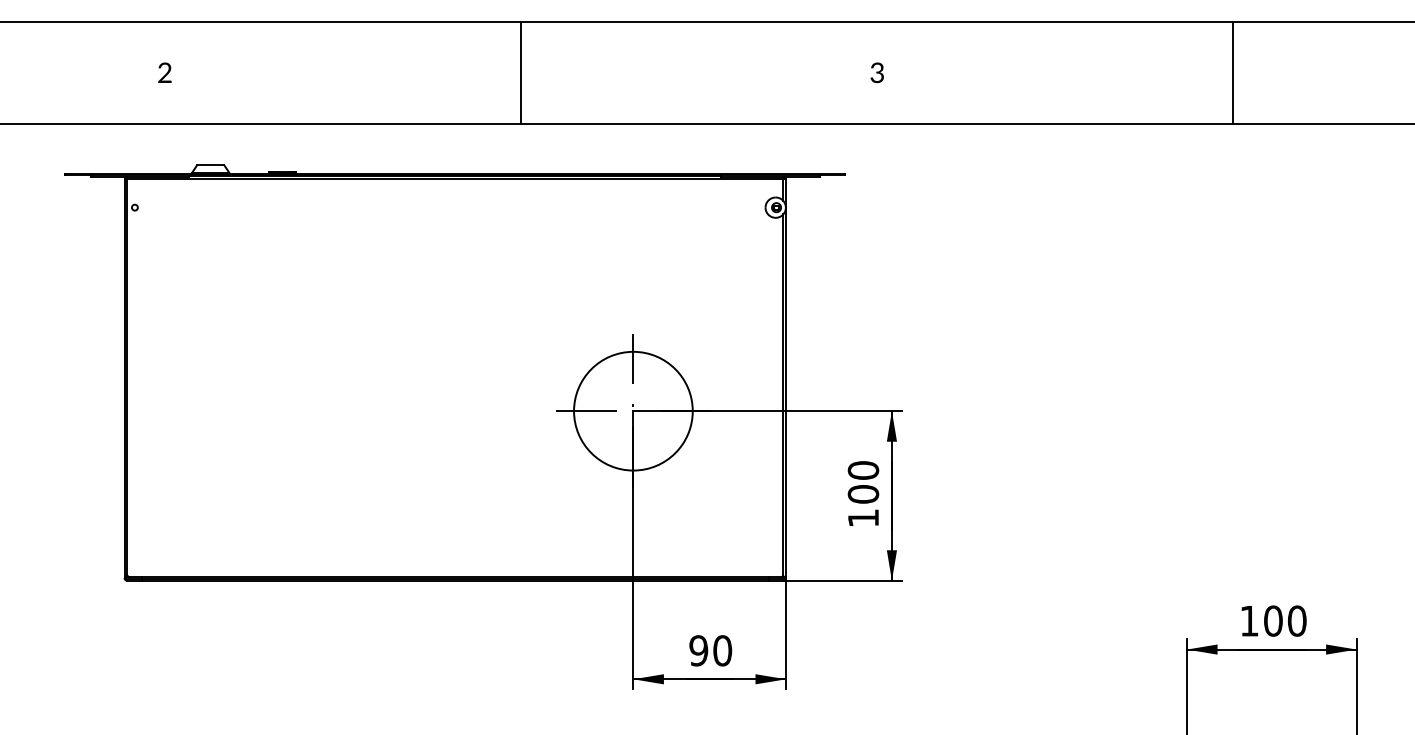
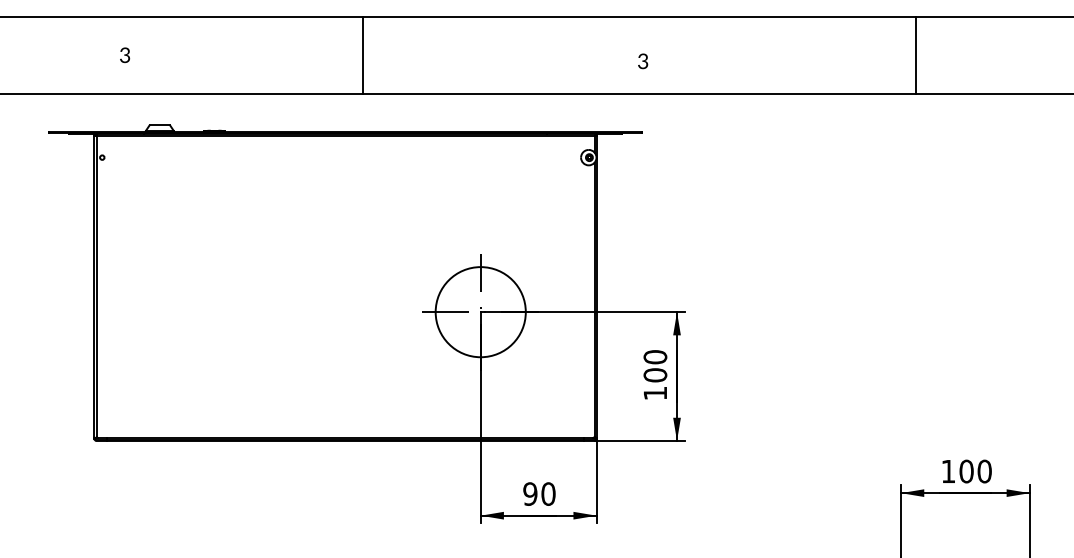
line: (520, 72) -> (363, 55), moved
text: (876, 72) -> (642, 61), moved
line: (1233, 72) -> (915, 55), moved
text: (164, 75) -> (124, 57), 2 -> 3

